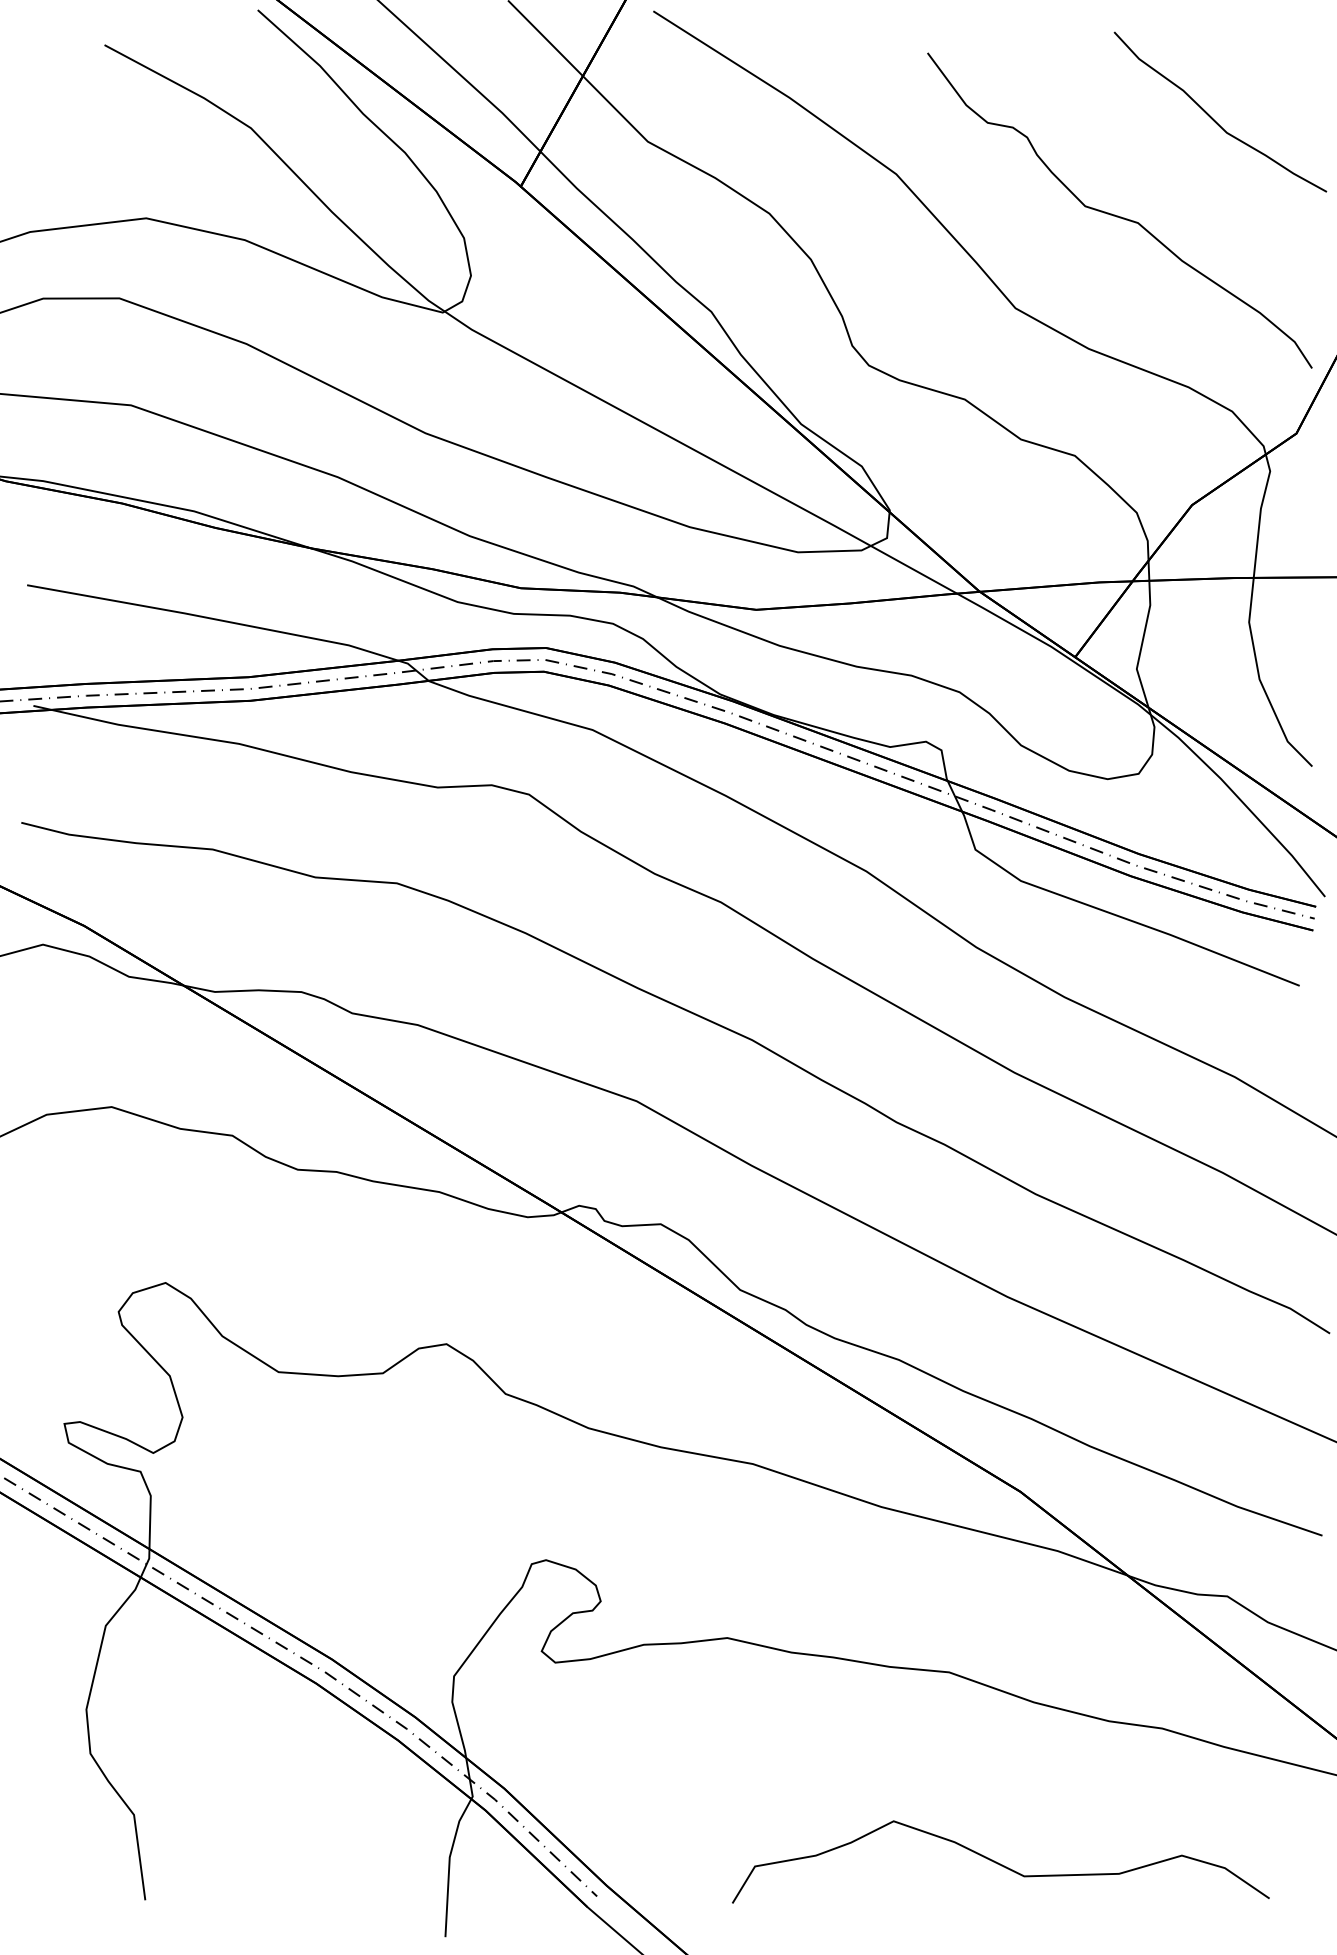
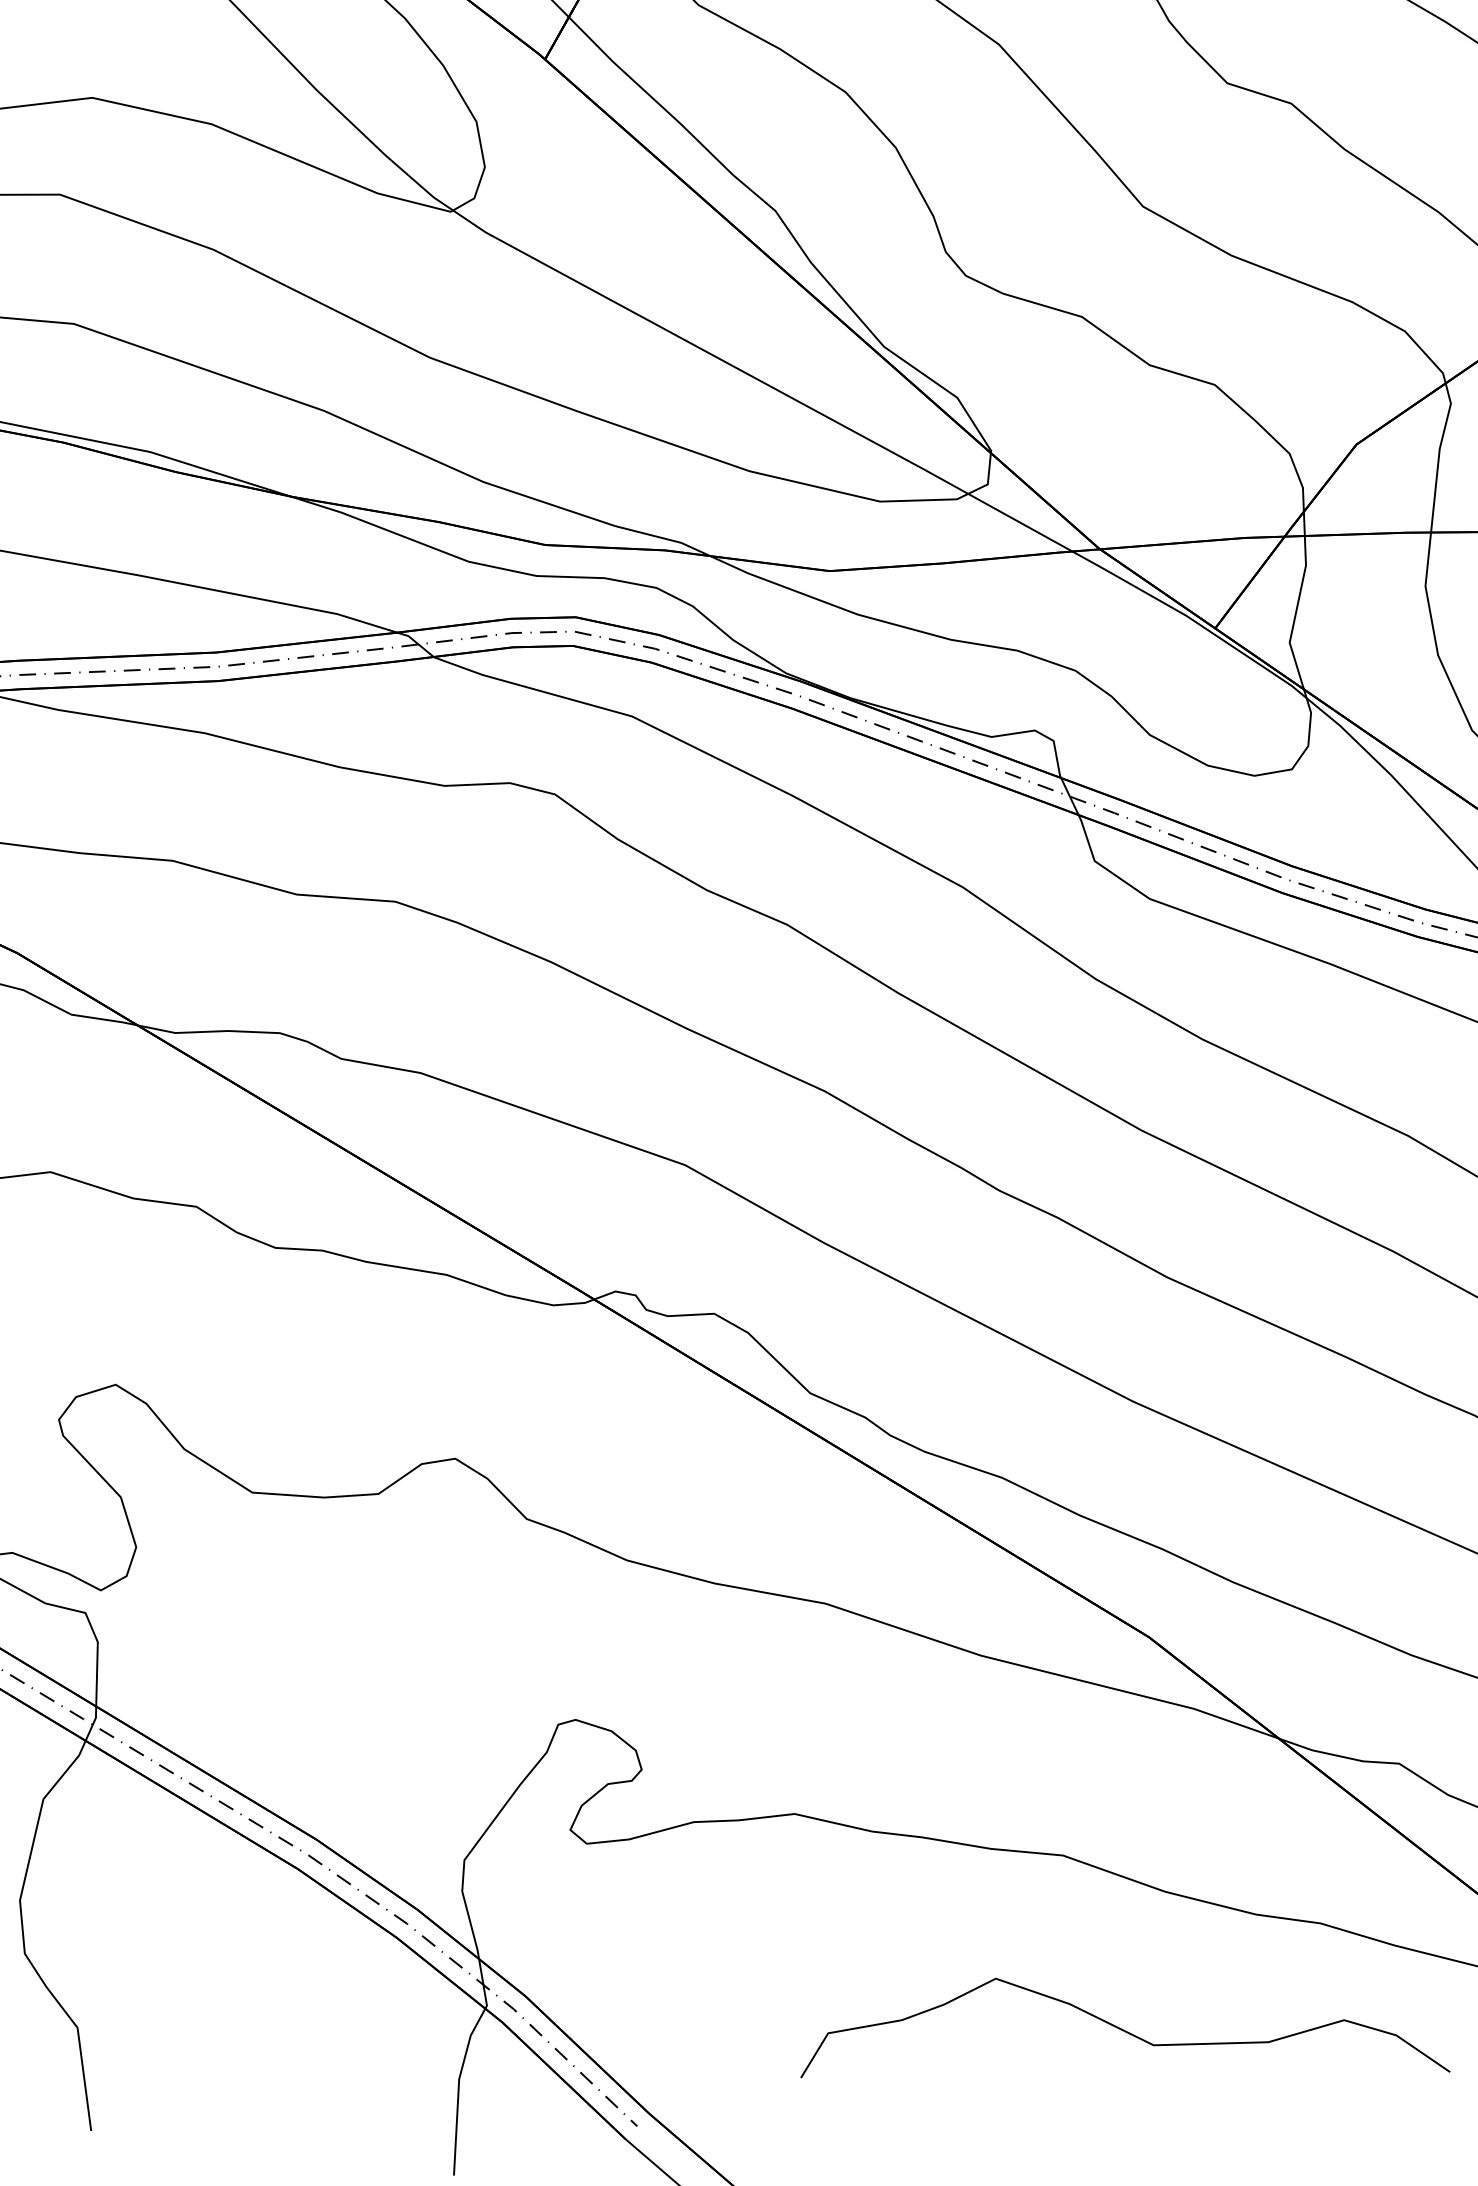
curve: (1000, 1863) -> (1124, 2029), moved

